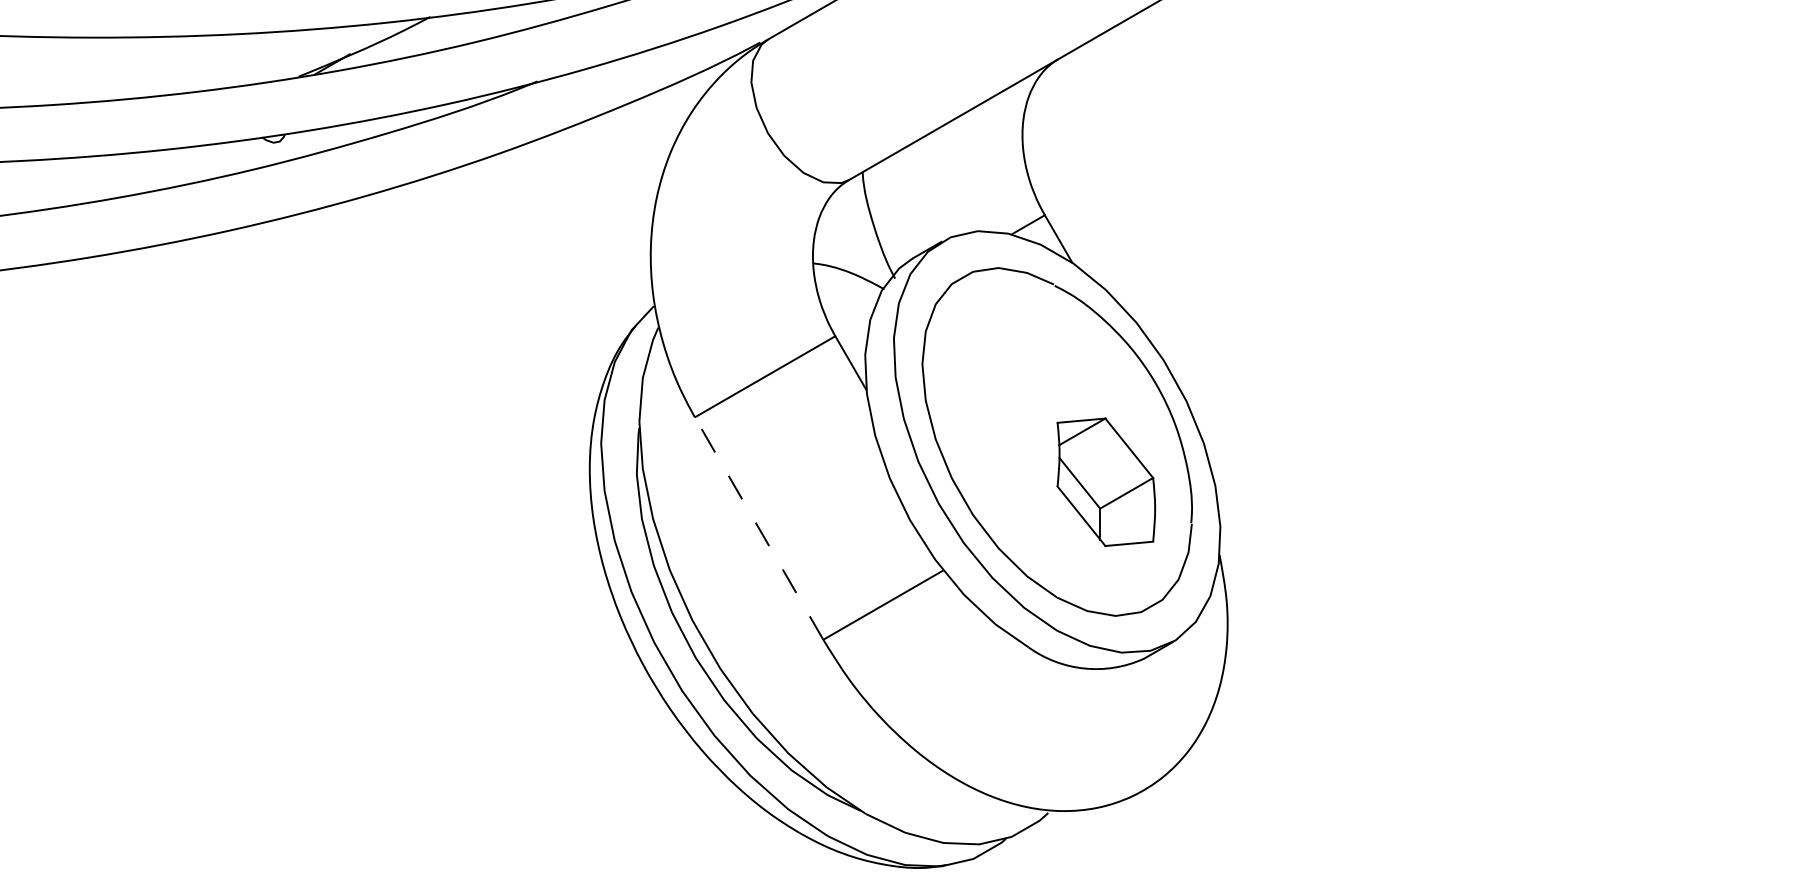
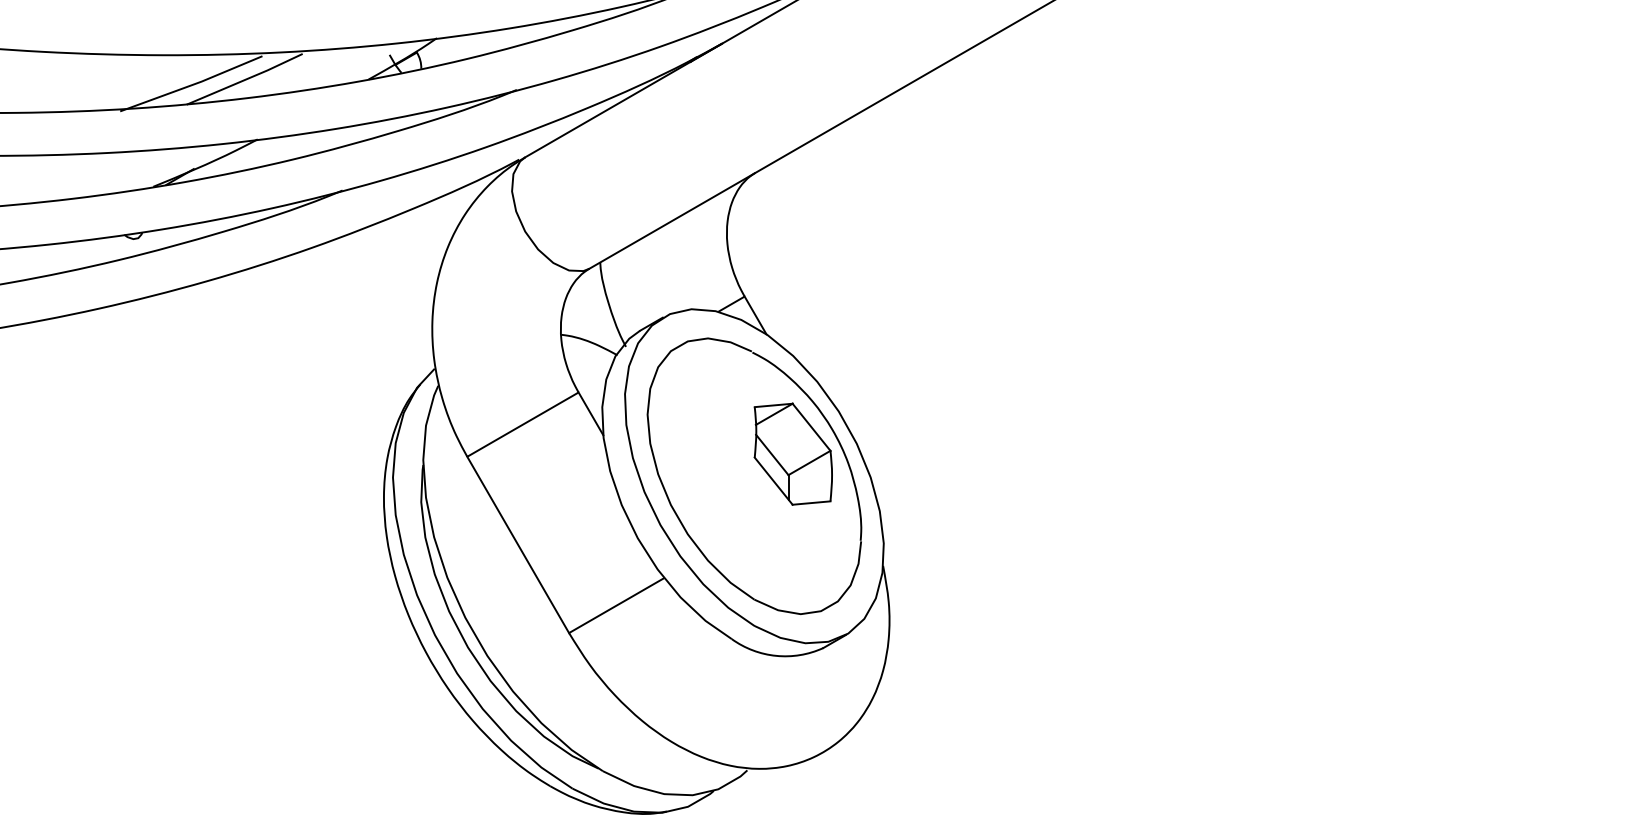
part: (1105, 481) -> (792, 453), moved
line: (759, 528) -> (518, 544), dashed -> solid

